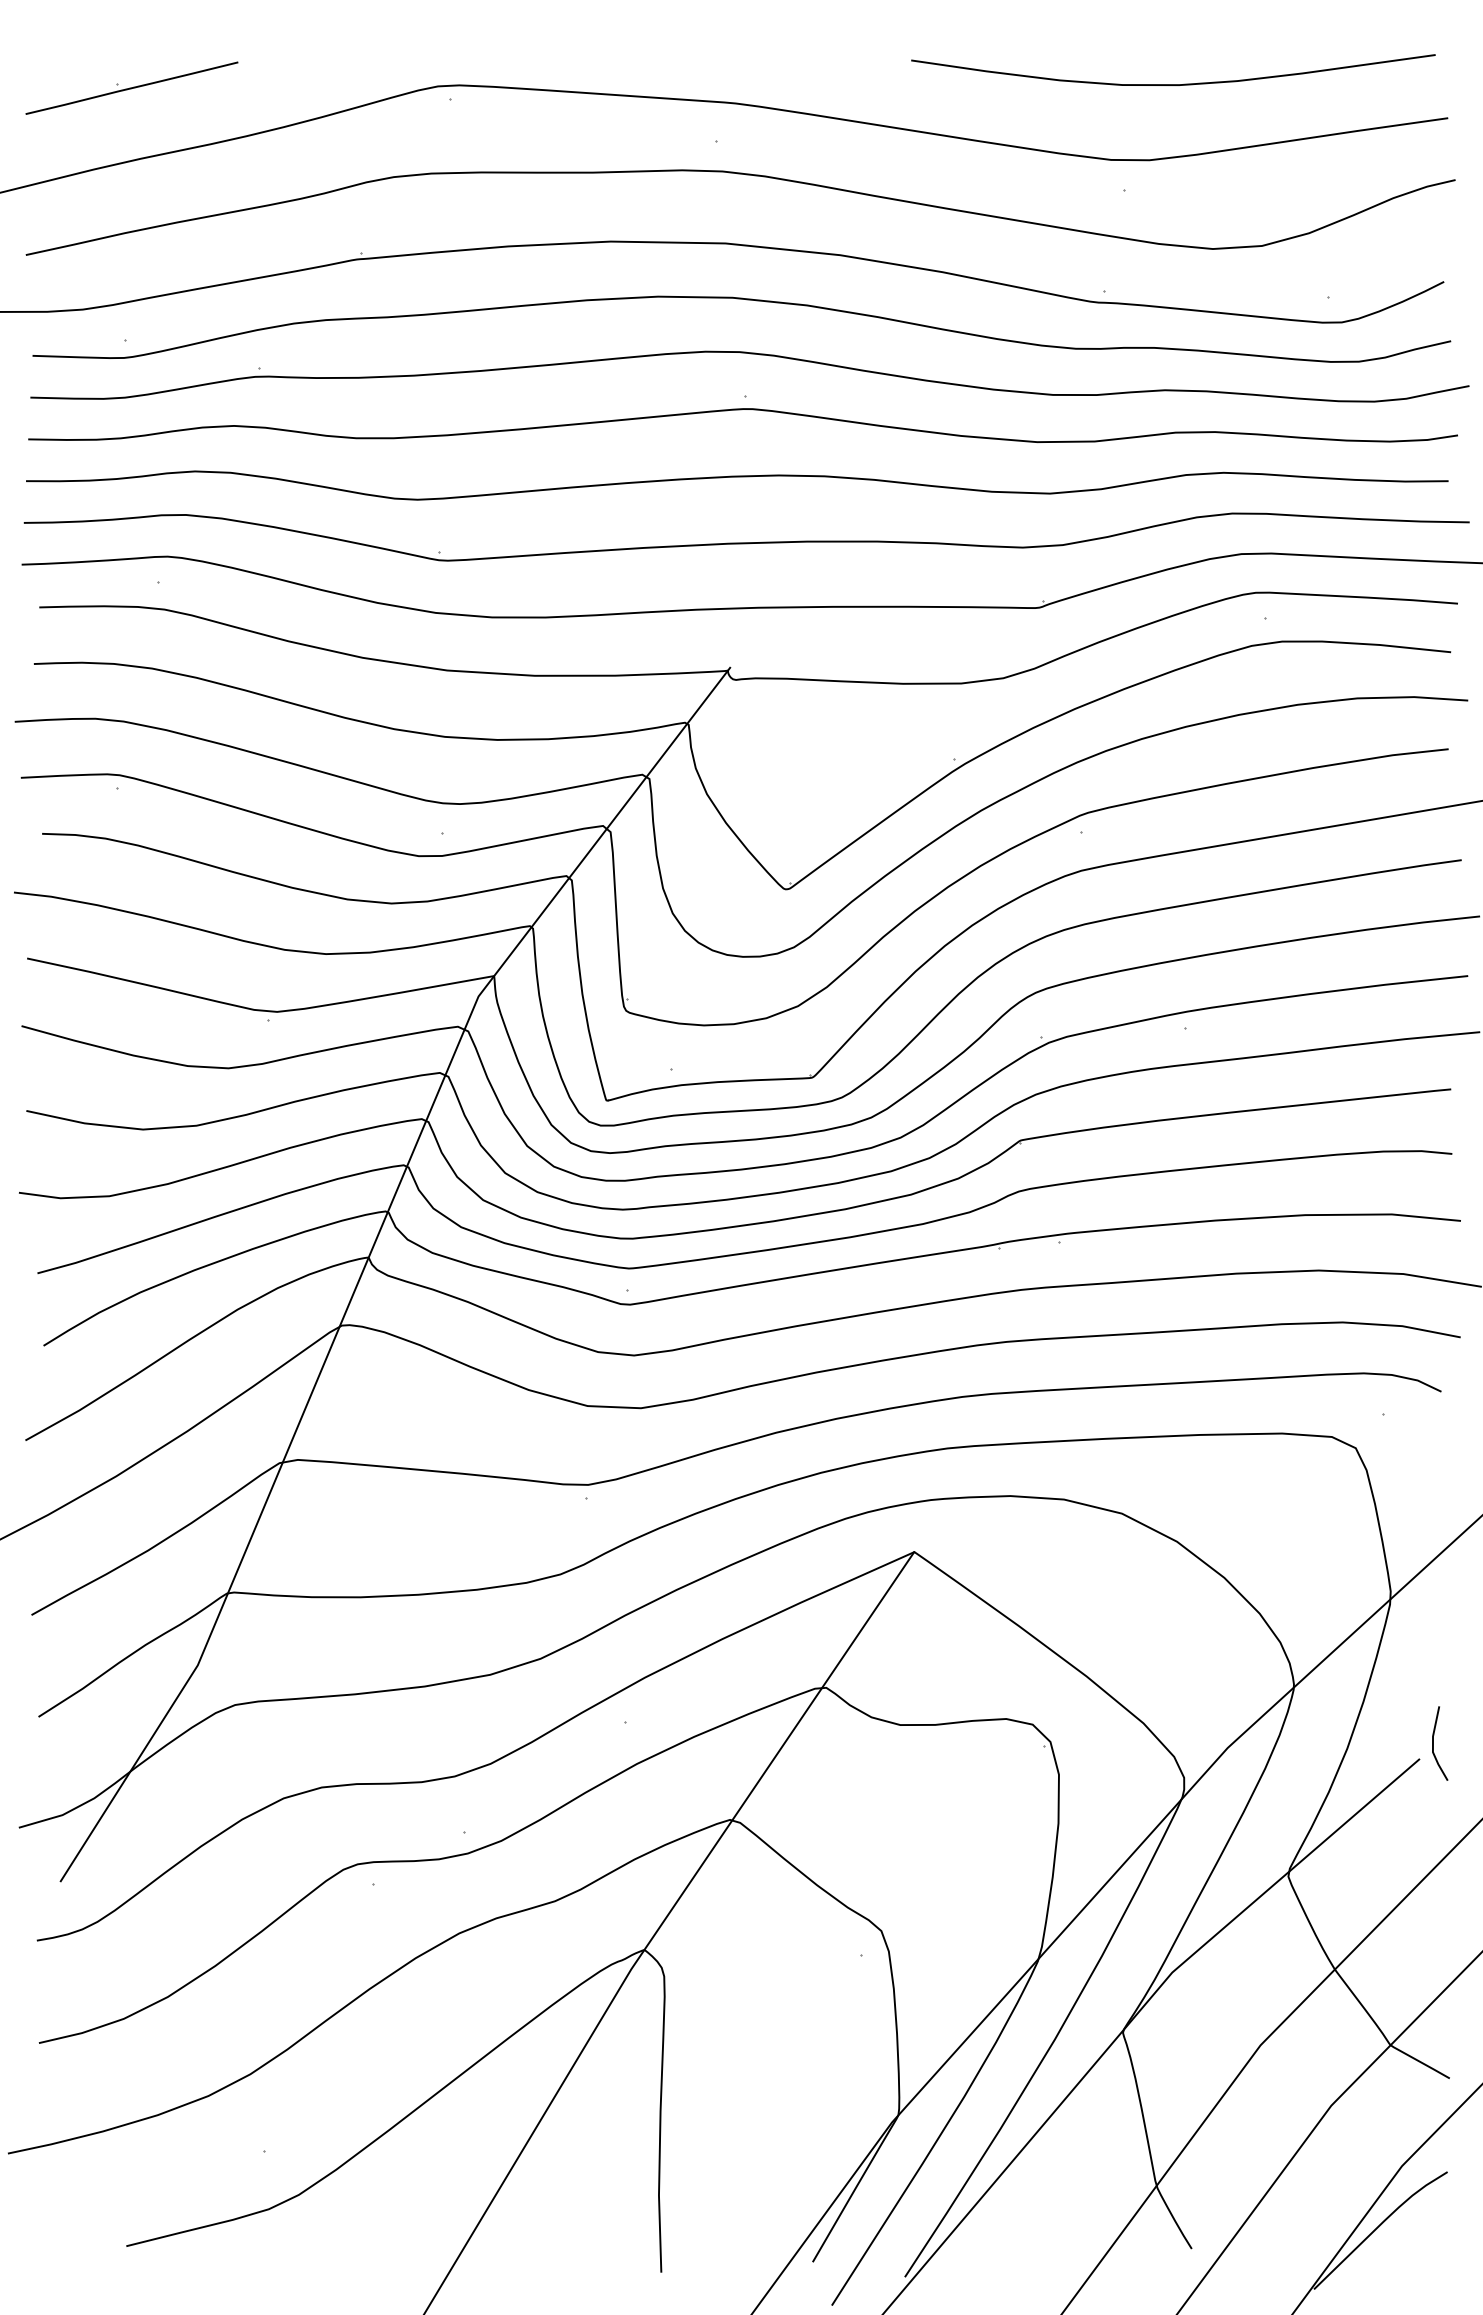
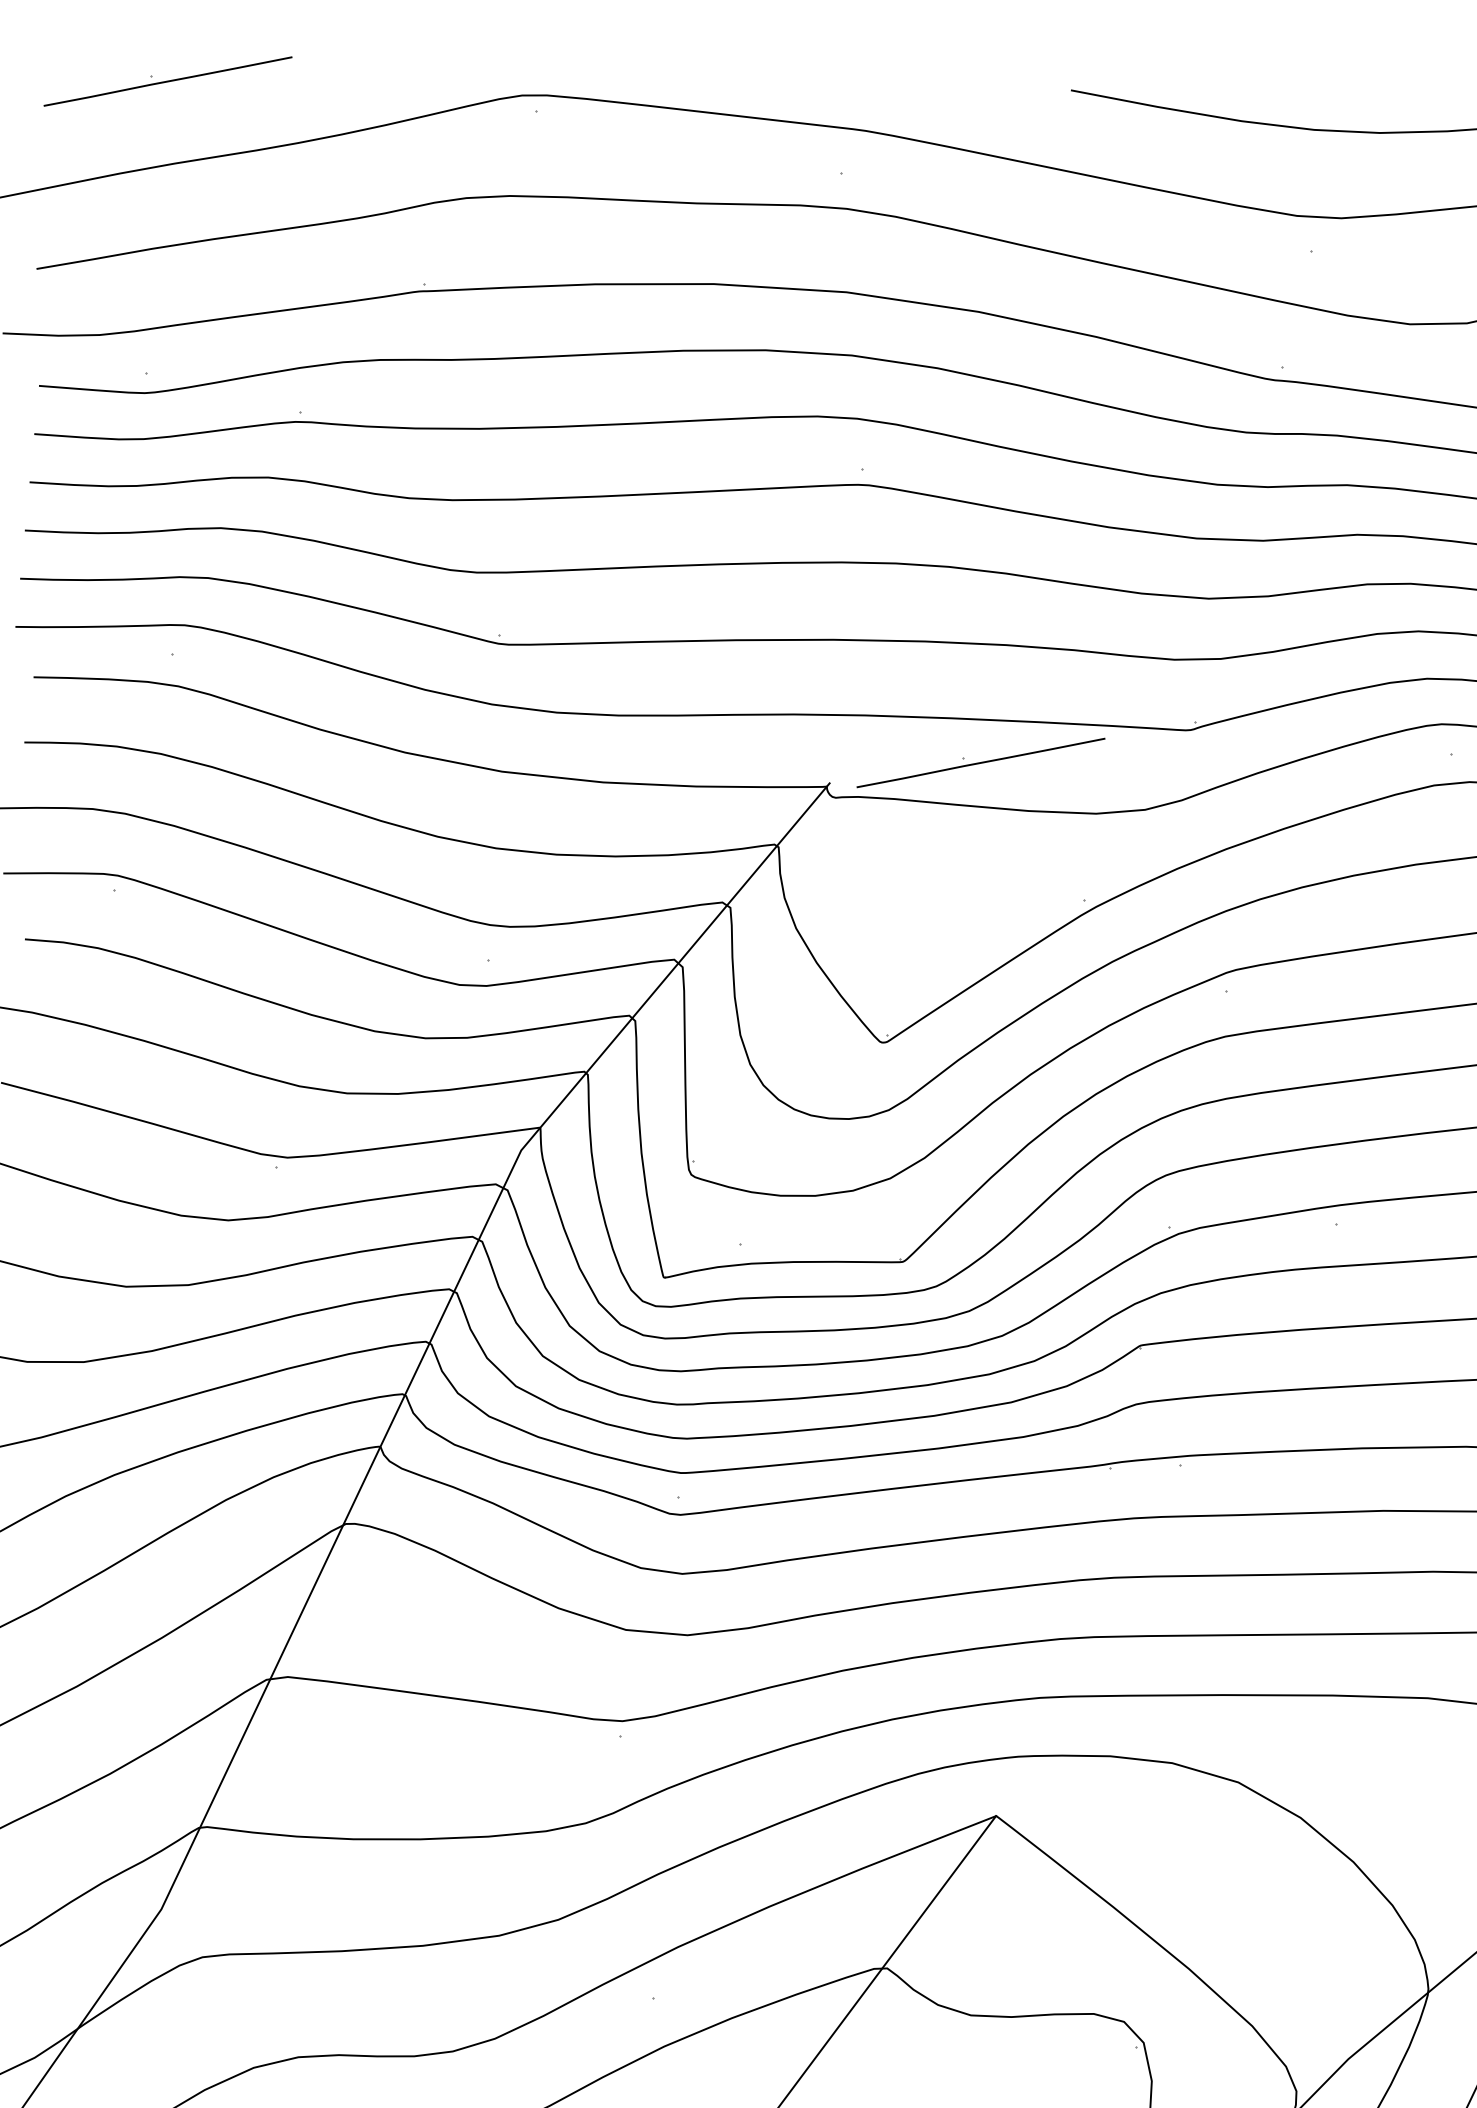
part: (859, 643) -> (980, 762), added

